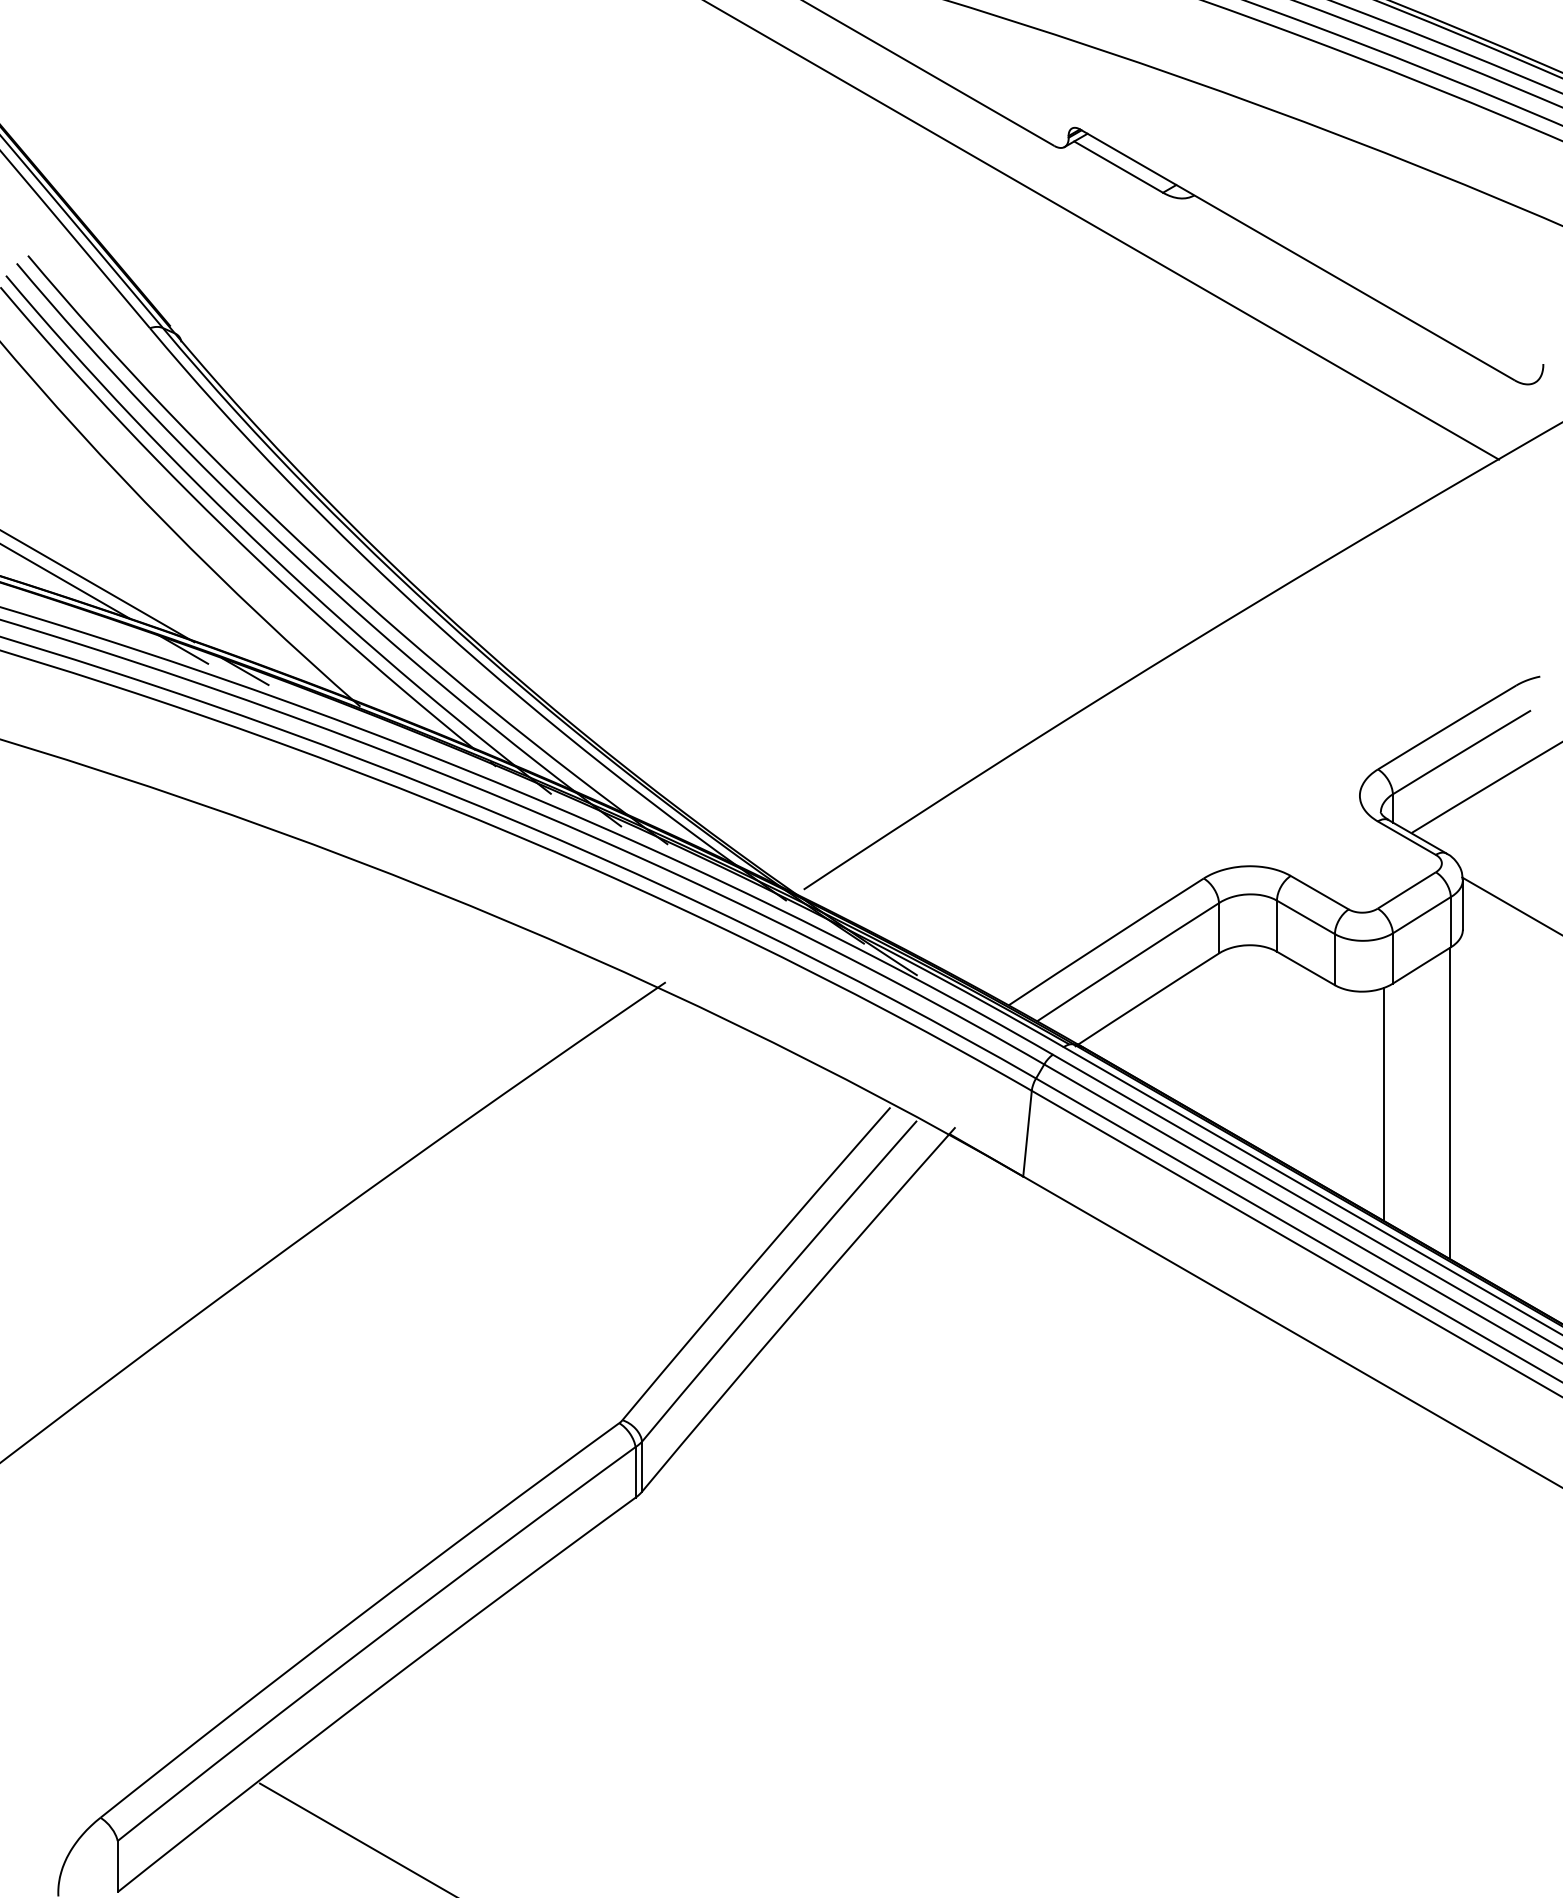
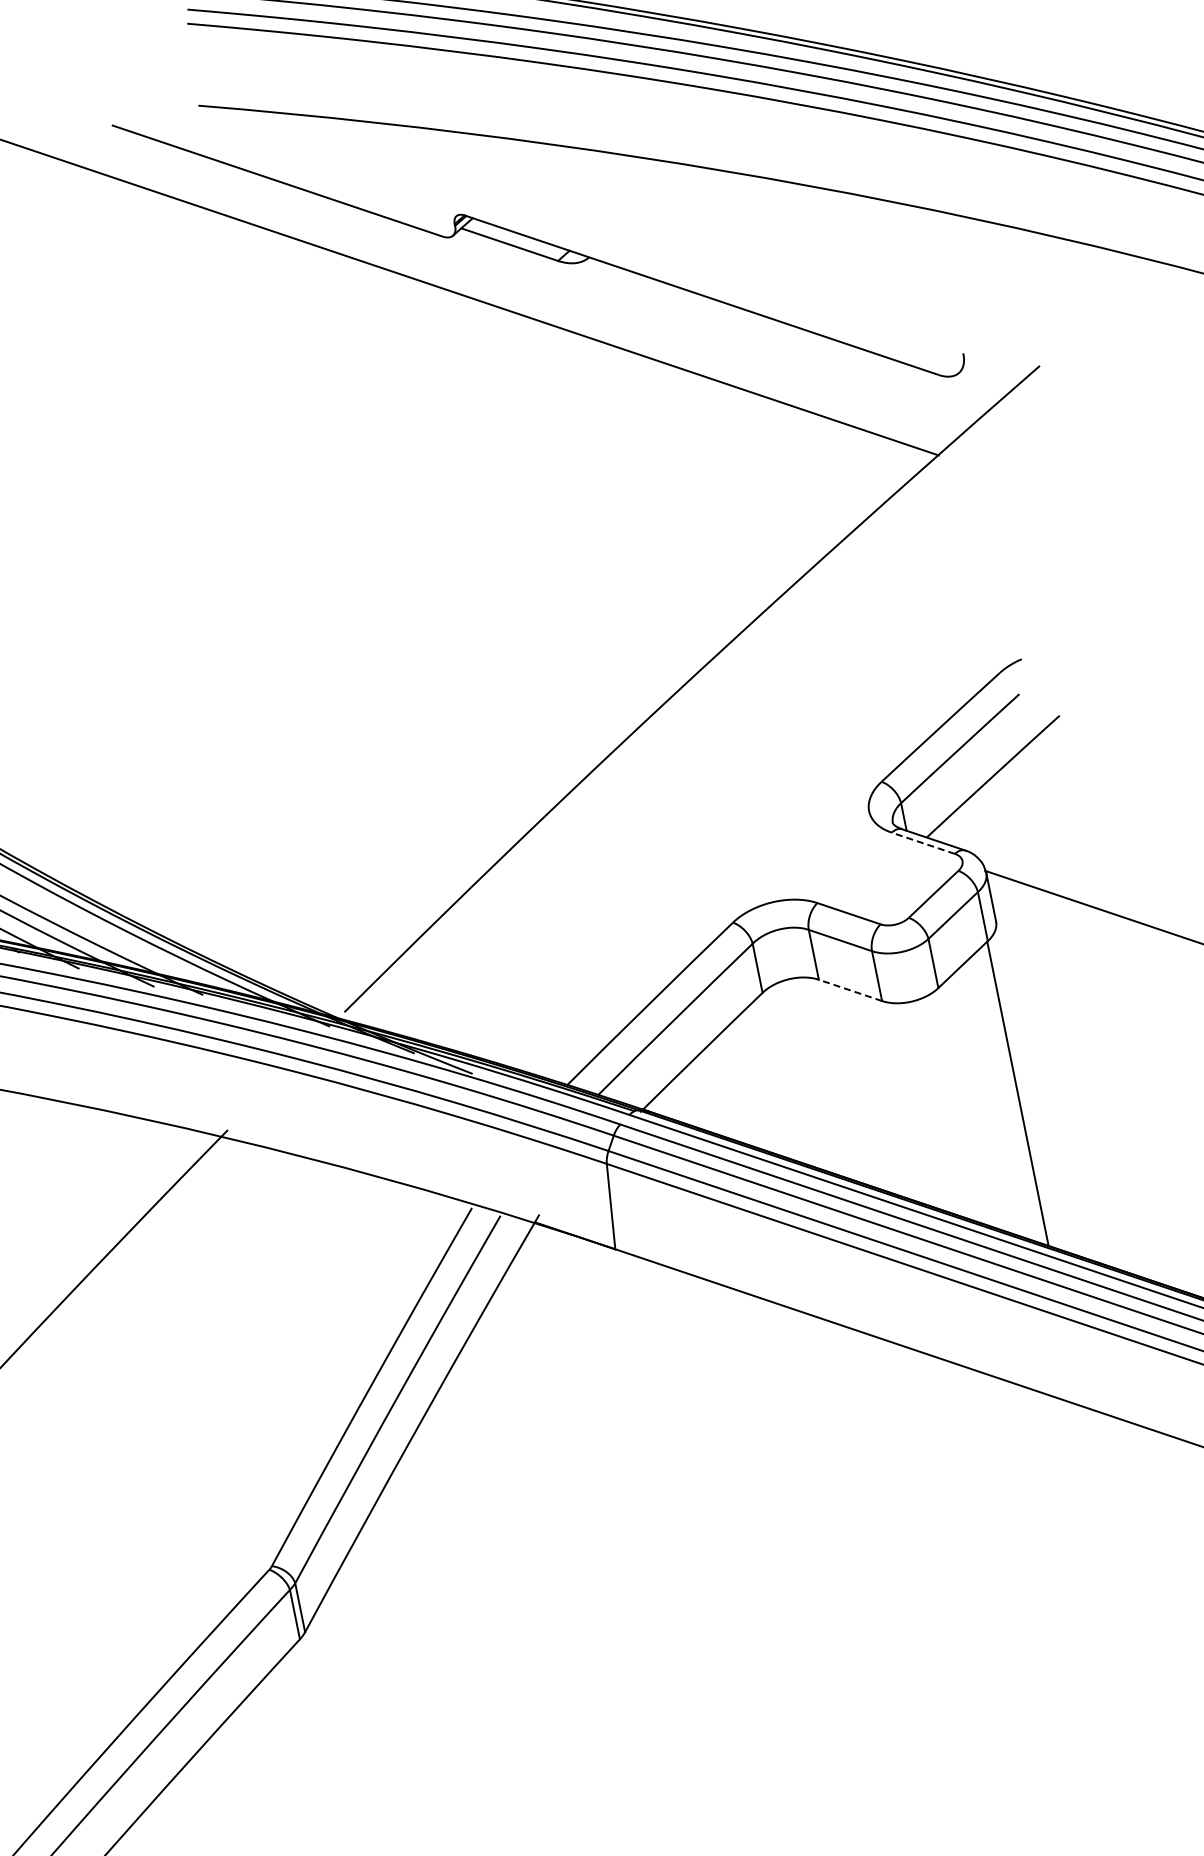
line: (1406, 837) -> (922, 842), solid -> dashed
line: (1305, 968) -> (850, 990), solid -> dashed
line: (1383, 1103) -> (952, 1107), removed

